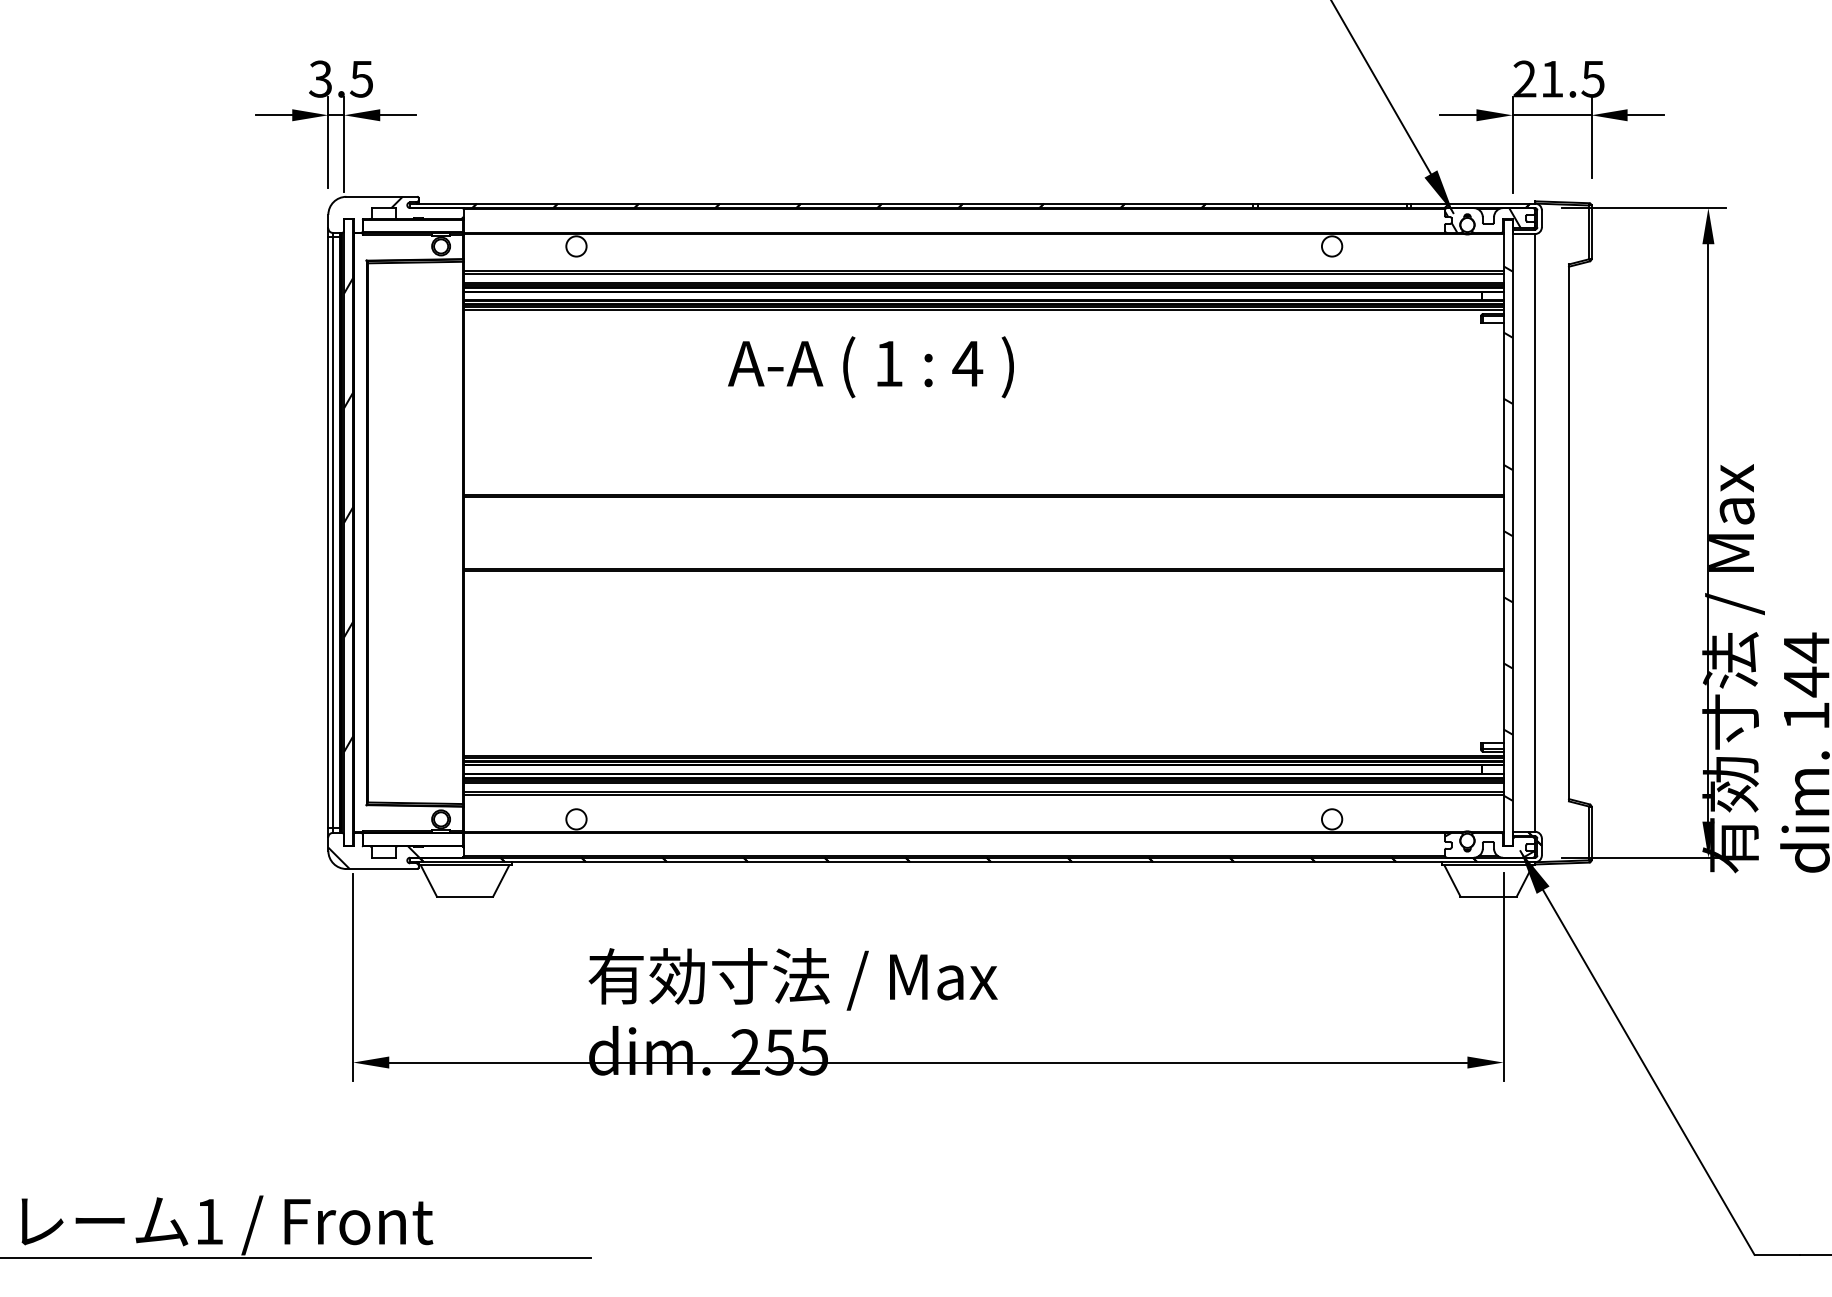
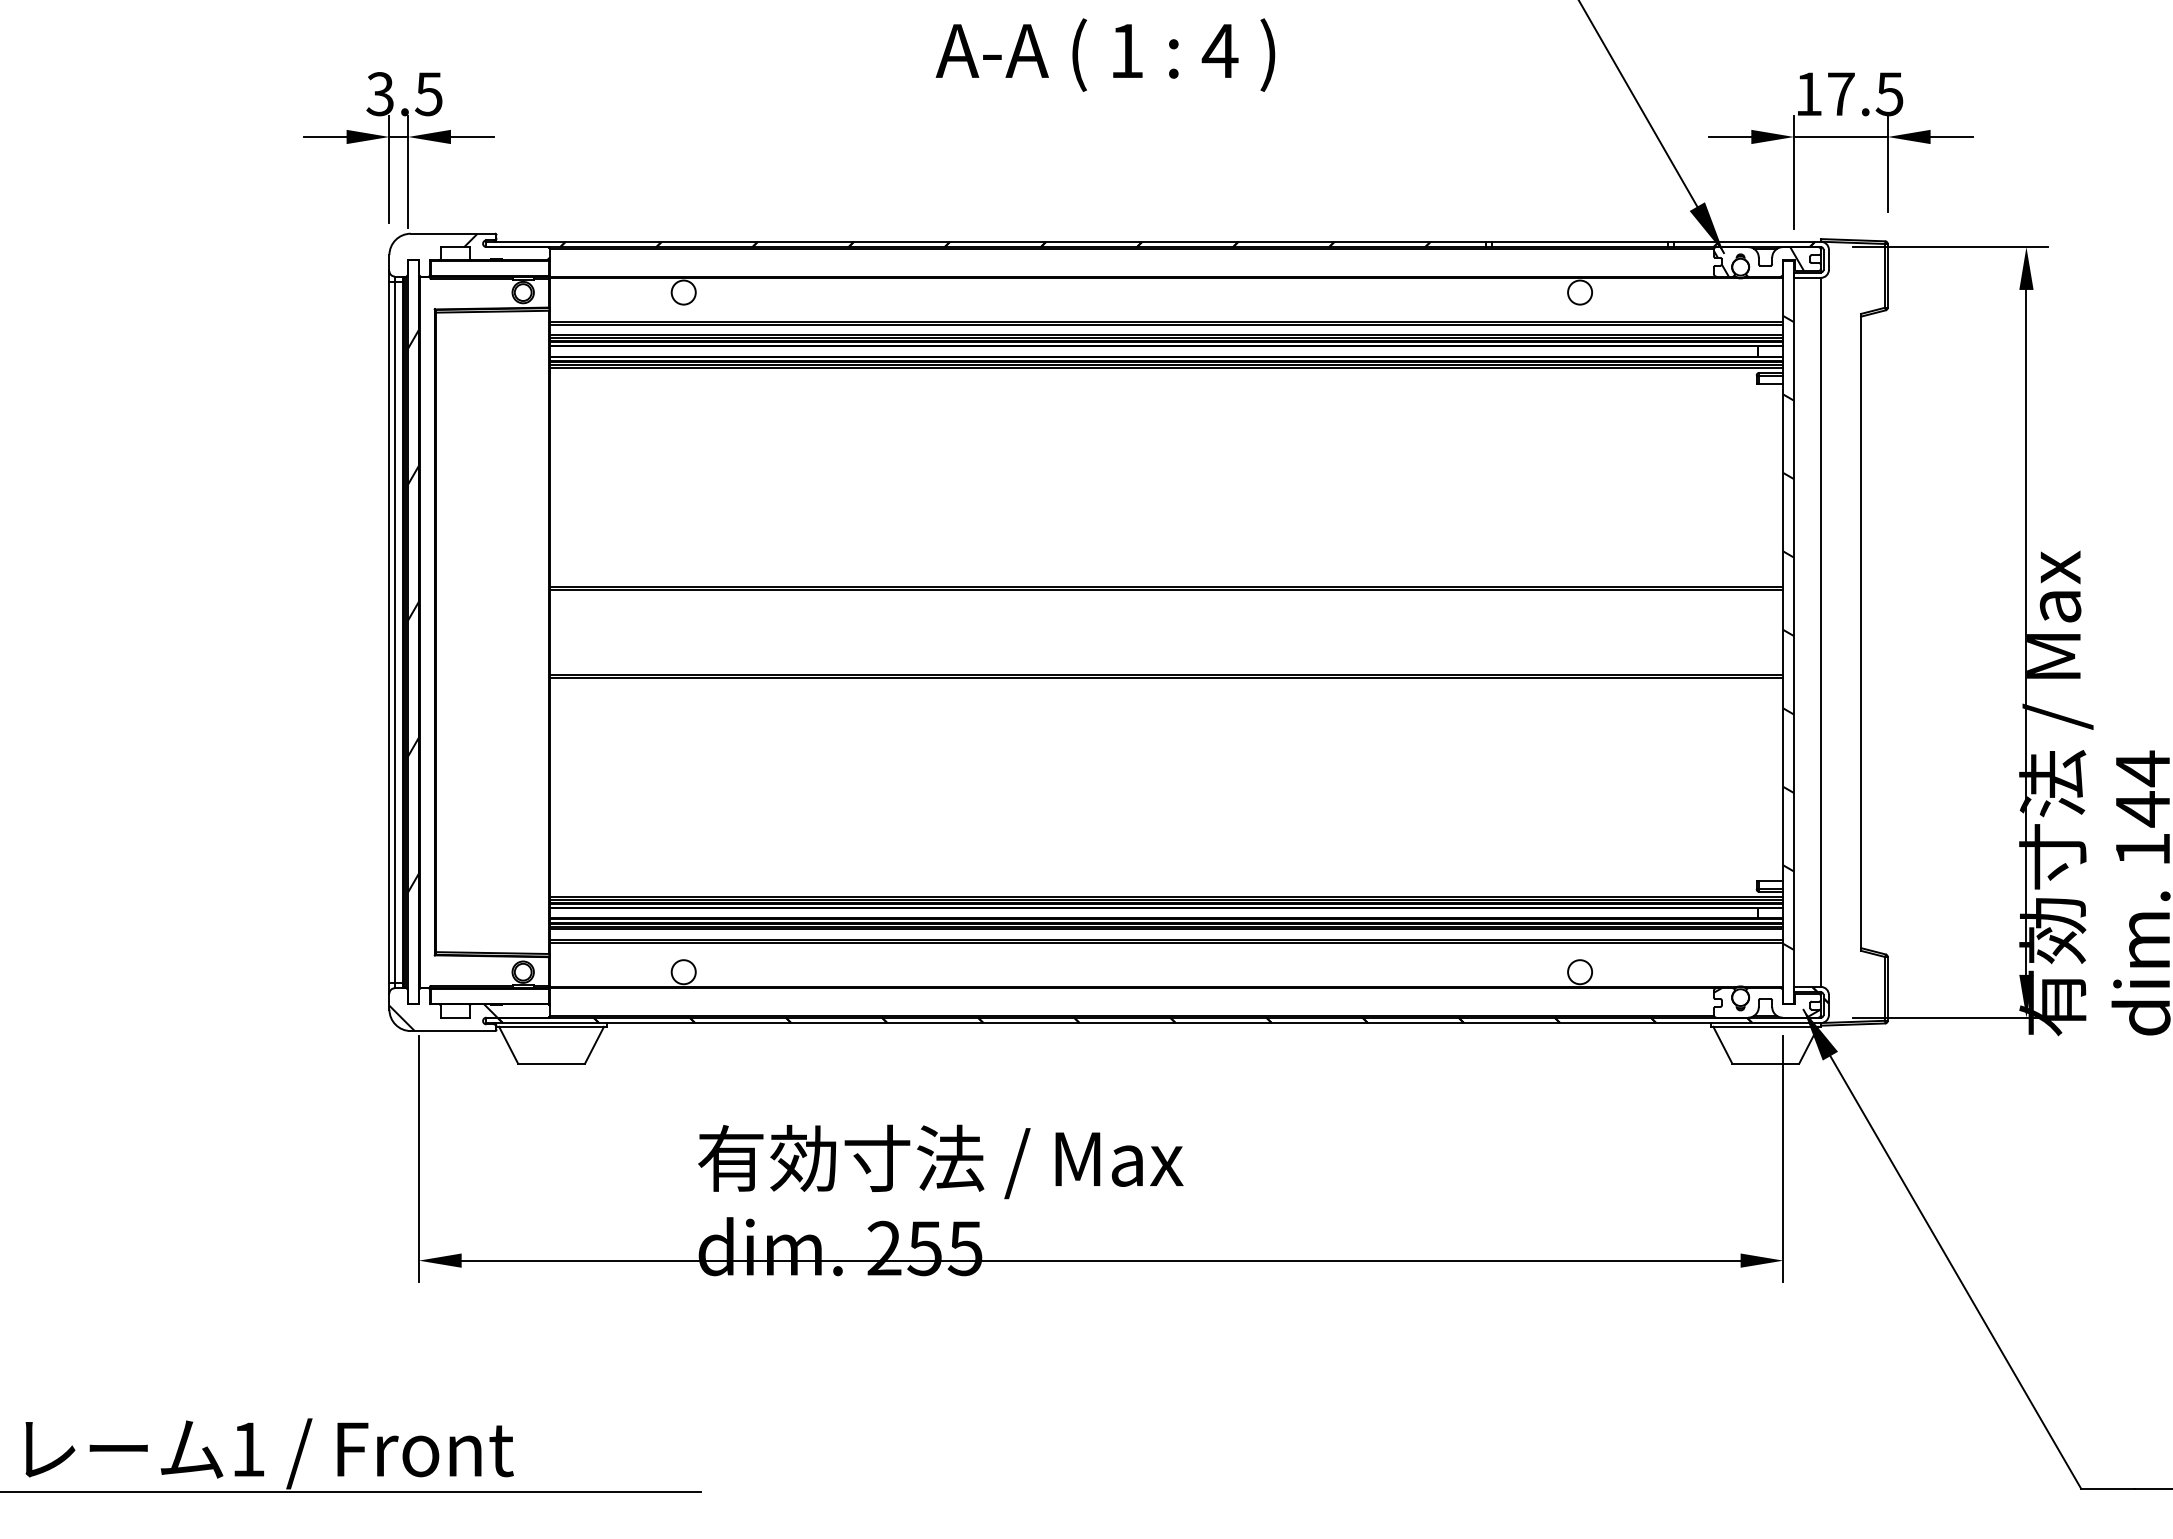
text: (1538, 78) -> (1824, 93), 21.5 -> 17.5
text: (870, 367) -> (1104, 55), moved

